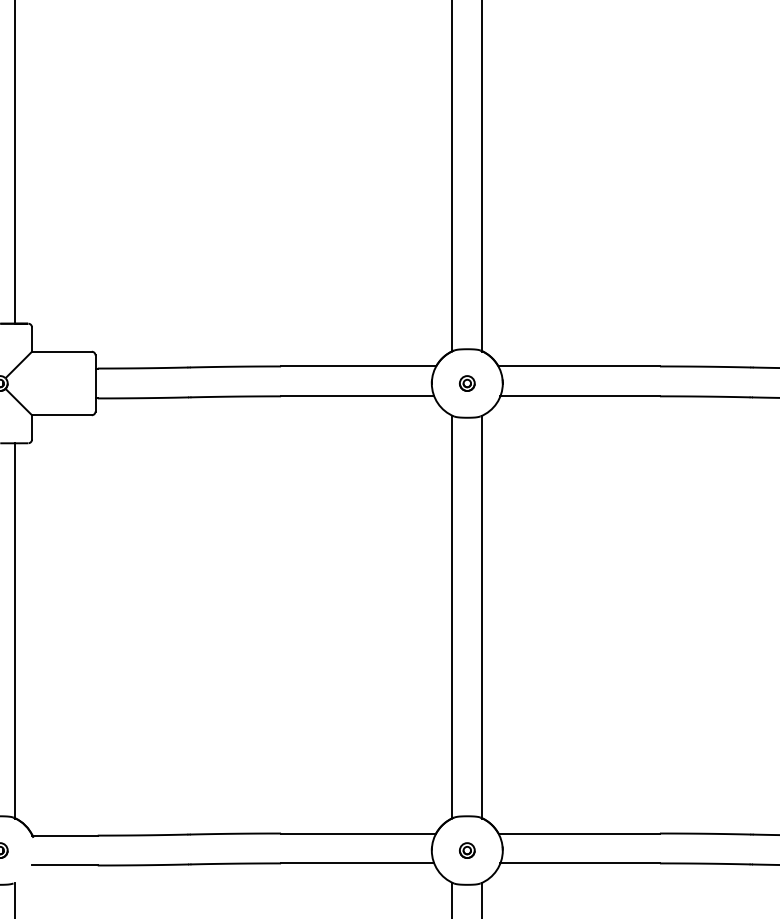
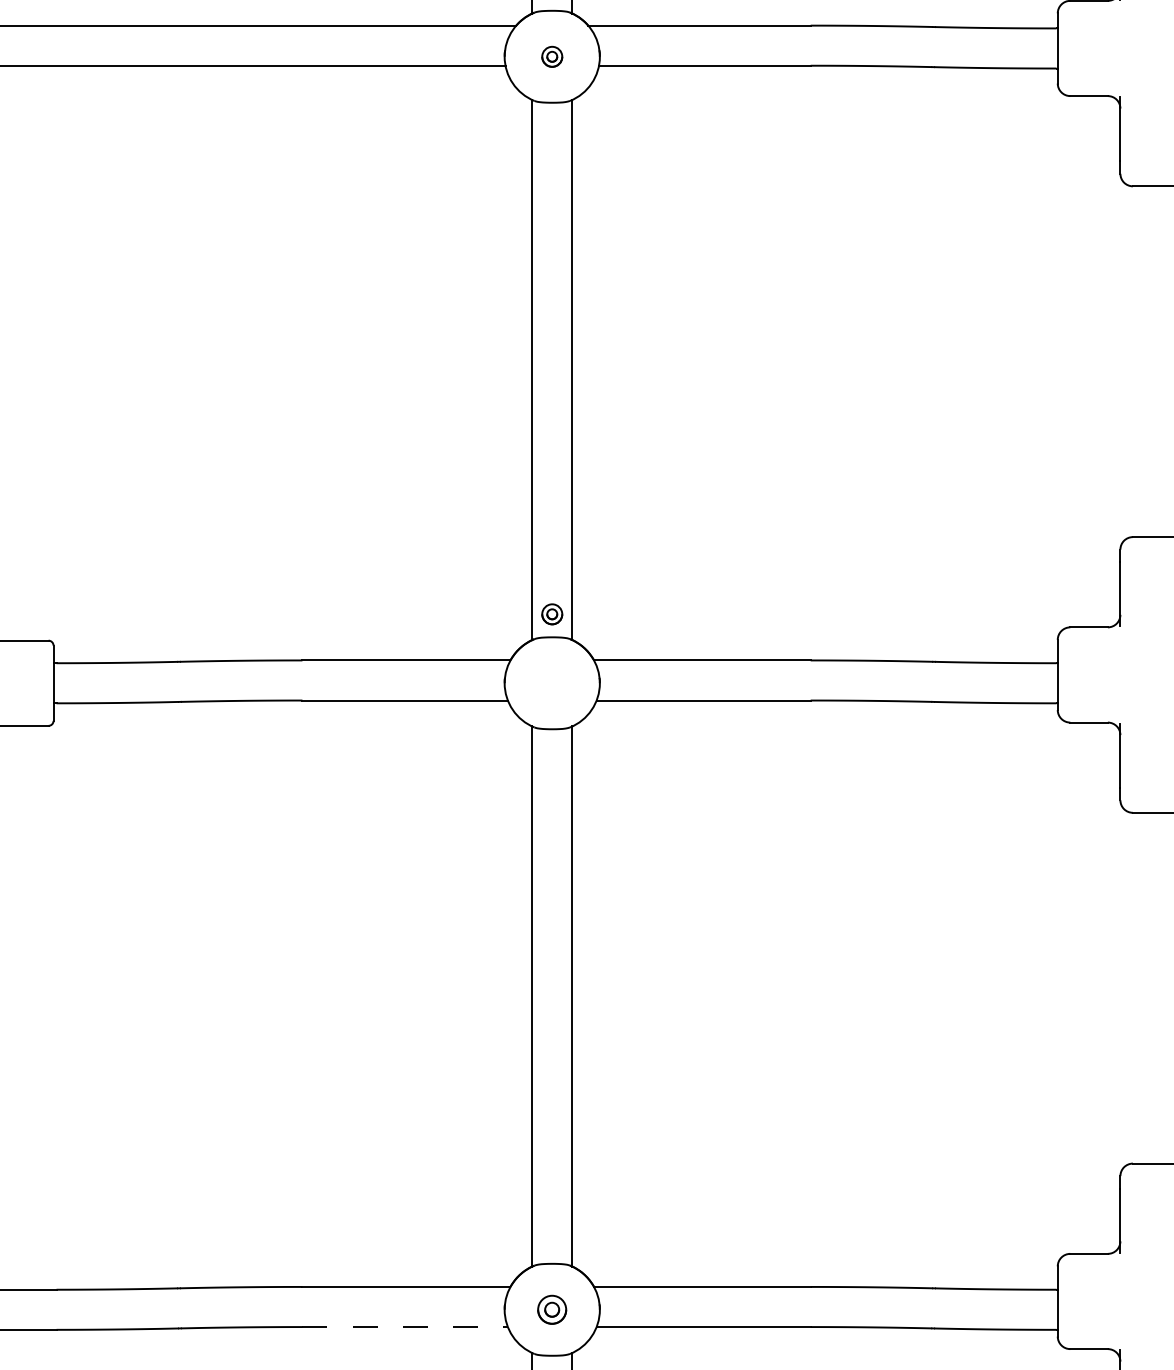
part: (467, 383) -> (552, 614), moved
part: (467, 850) -> (552, 1309), size x1.4
line: (357, 863) -> (405, 1327), solid -> dashed

